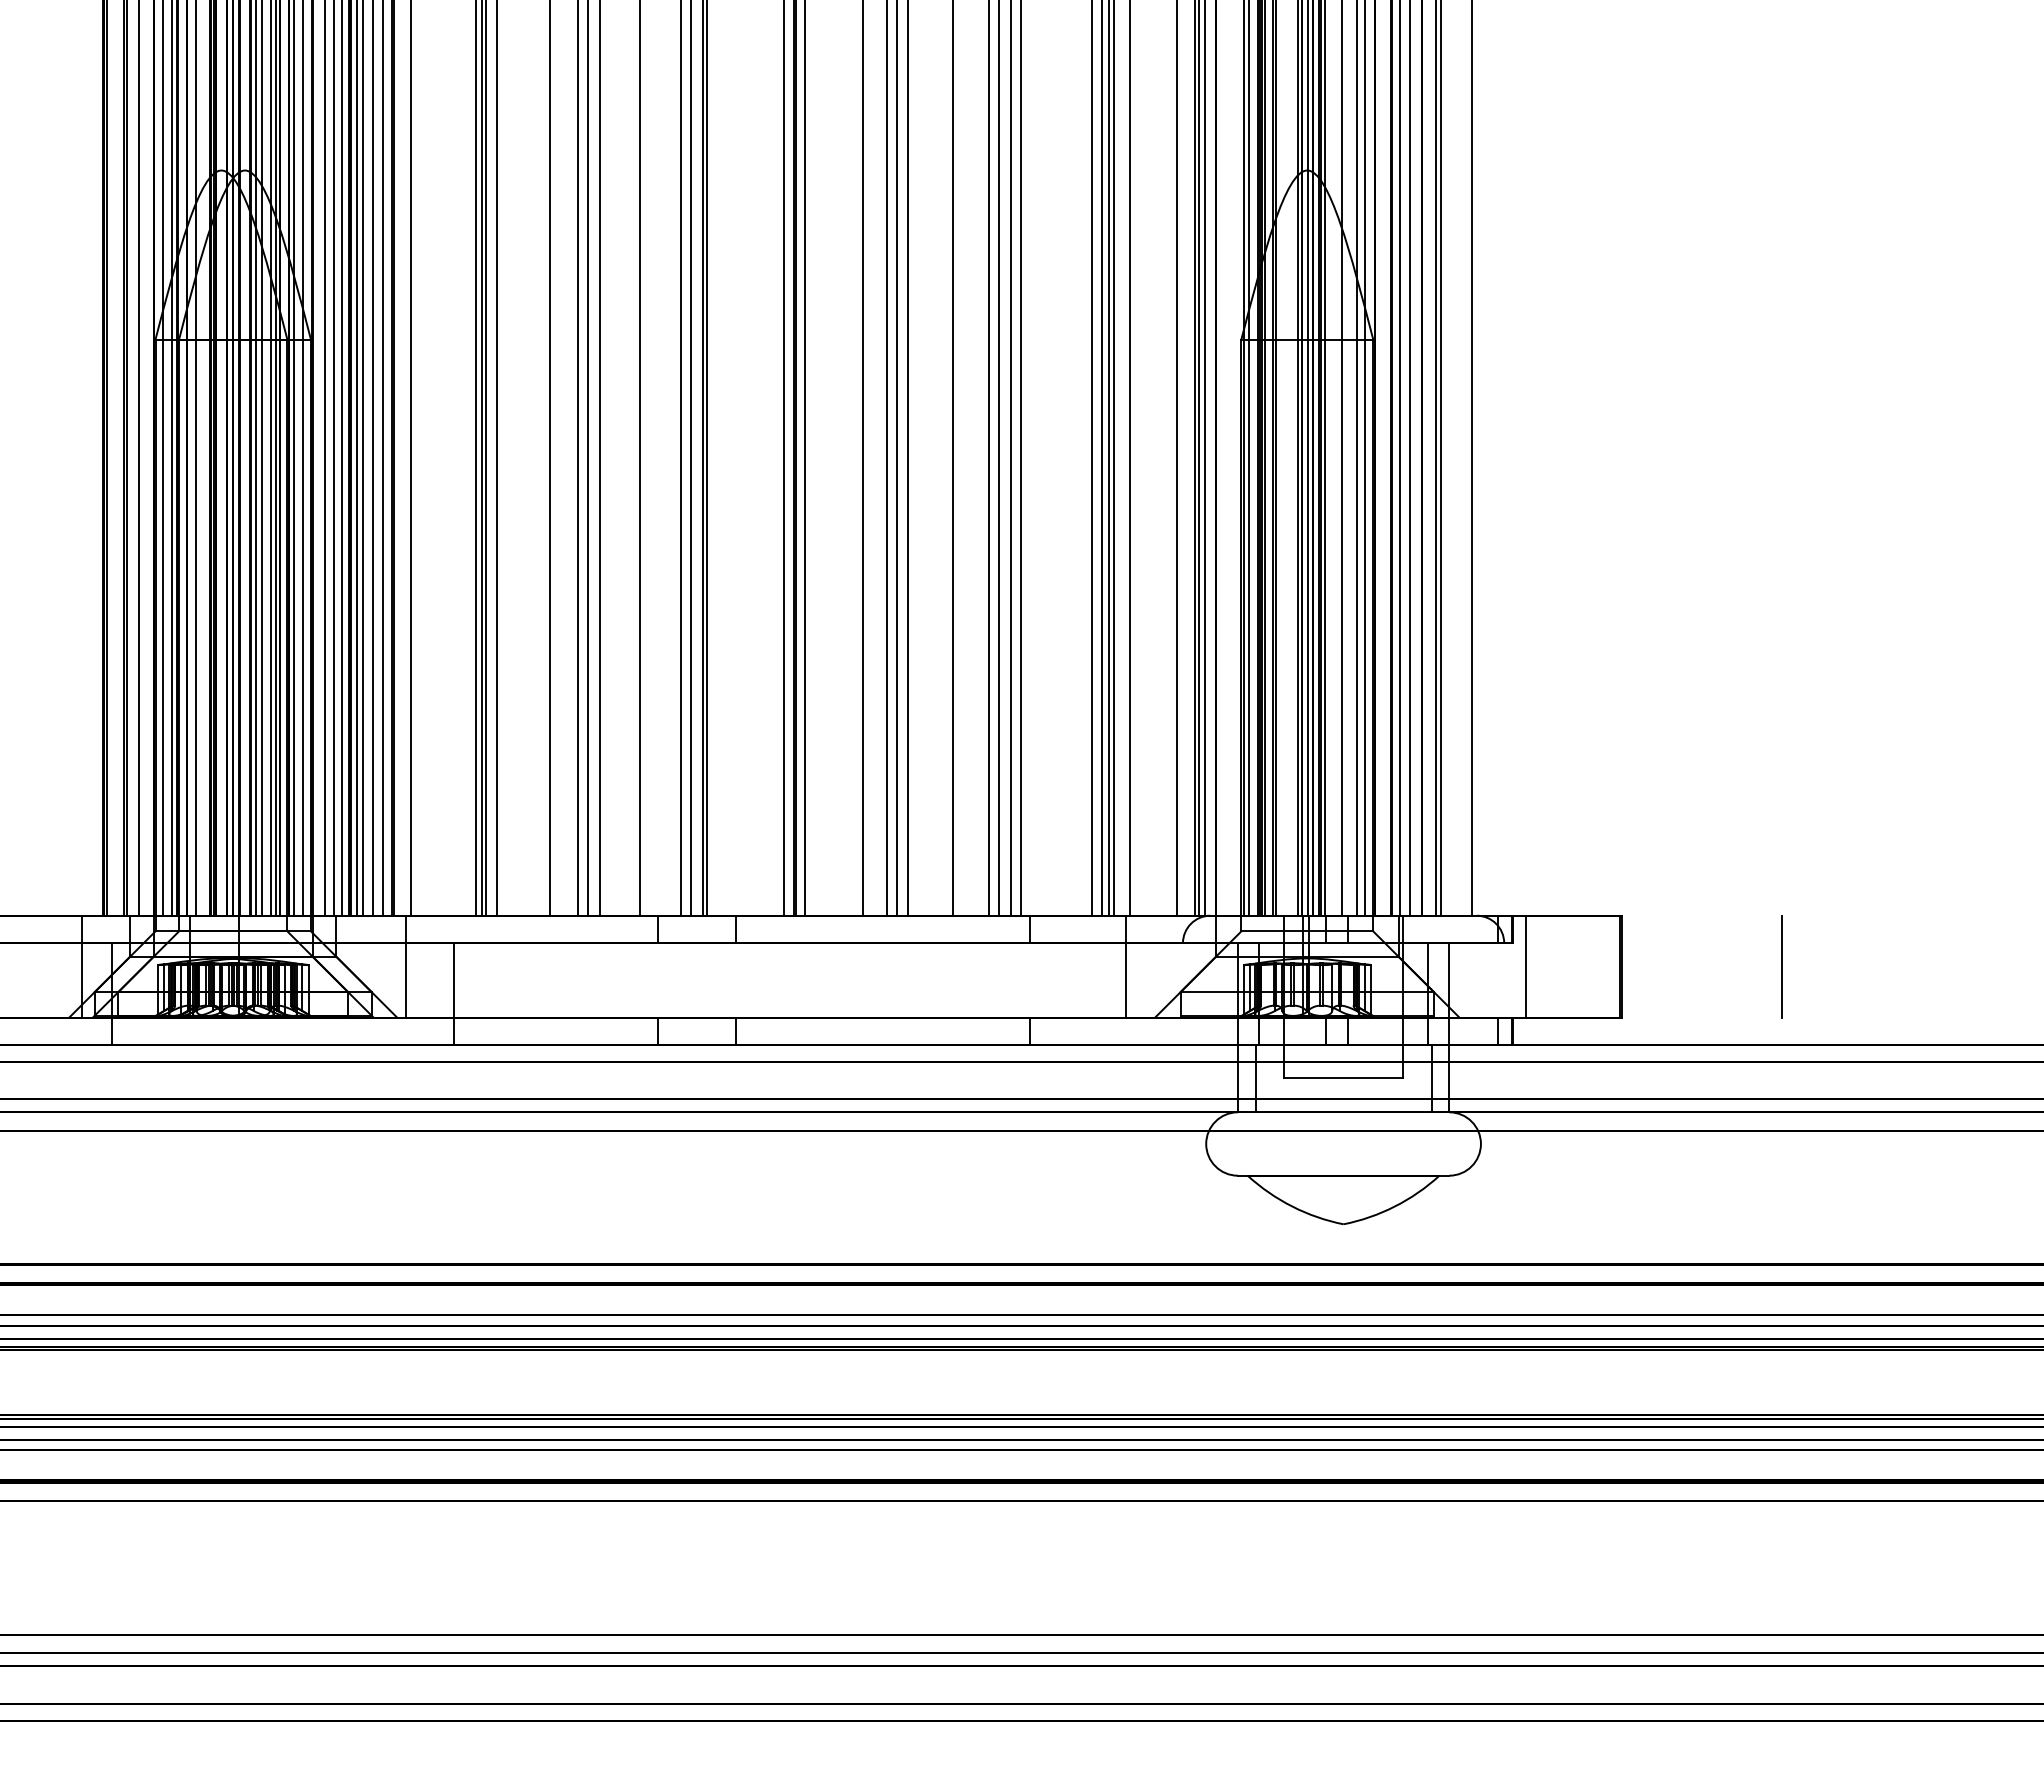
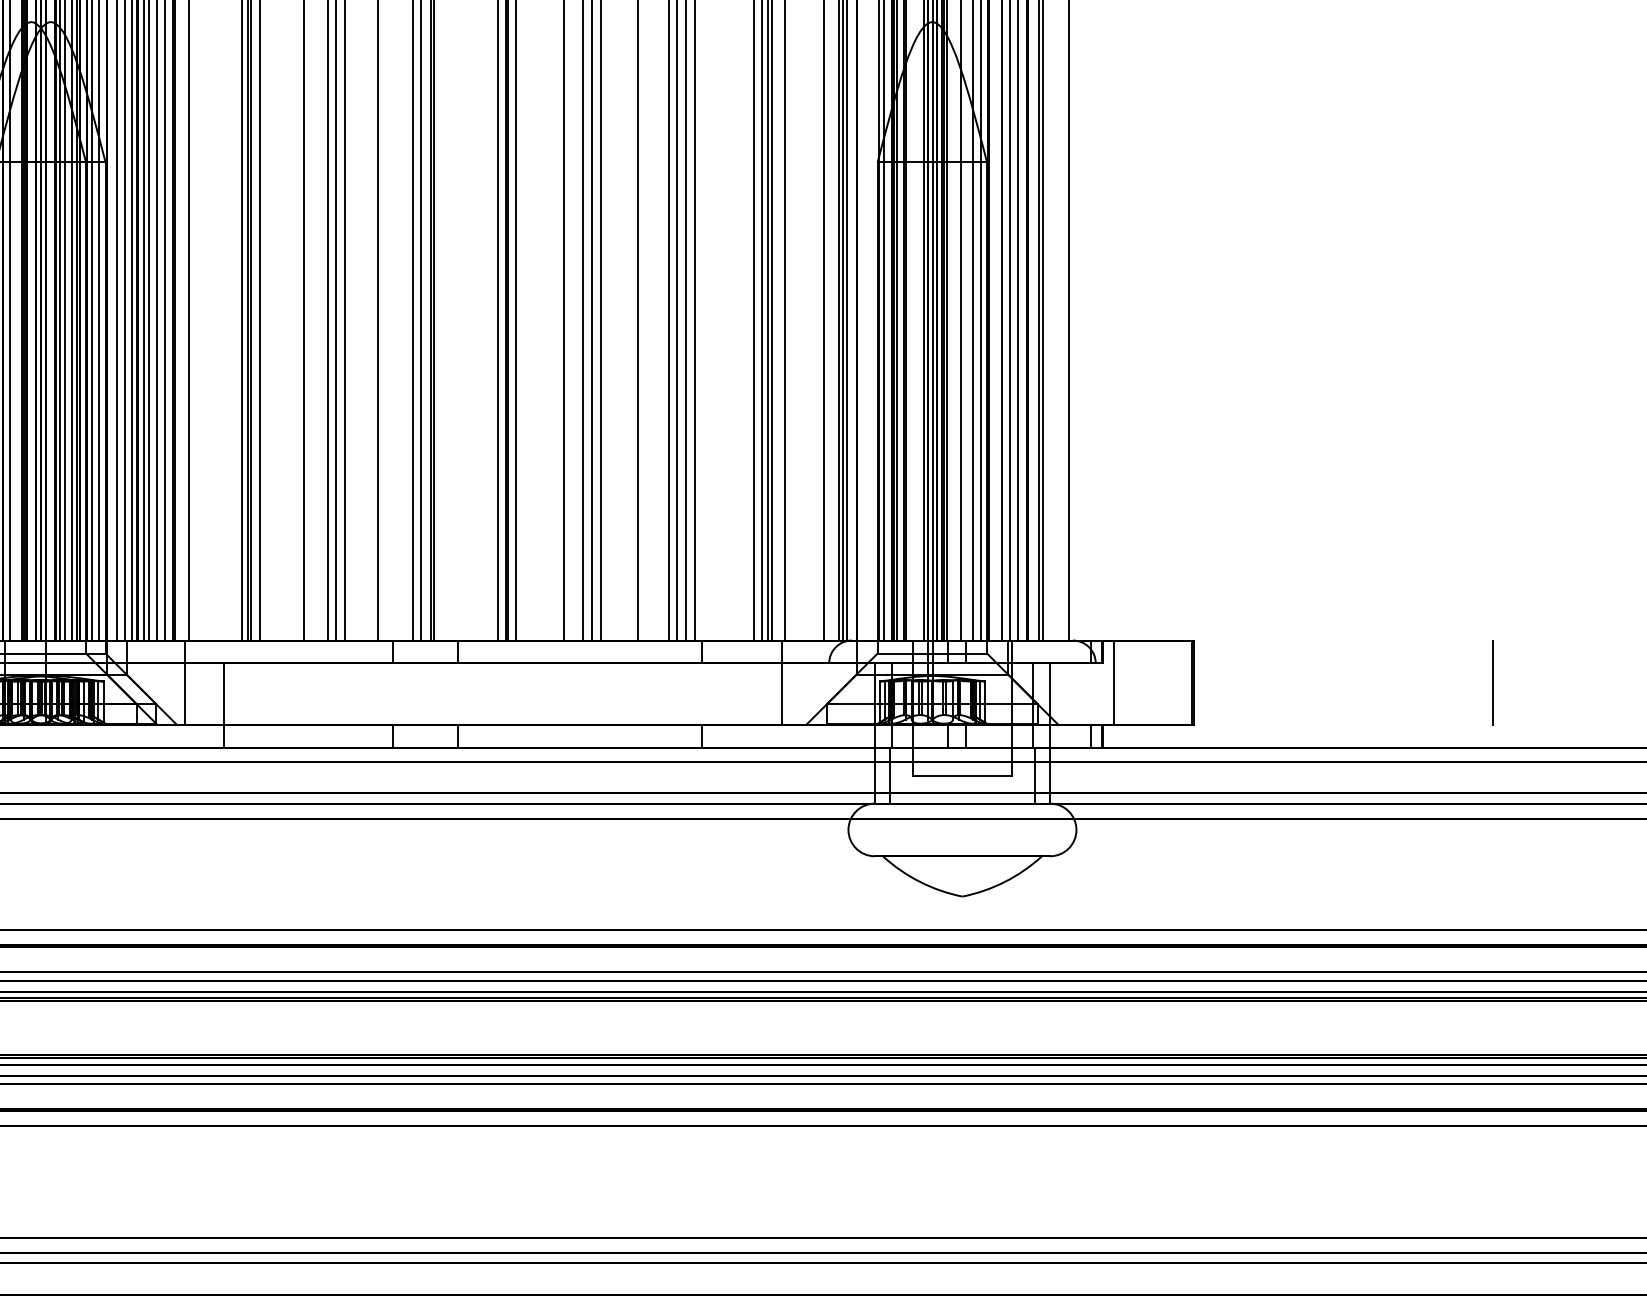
line: (1781, 966) -> (1492, 682), moved

